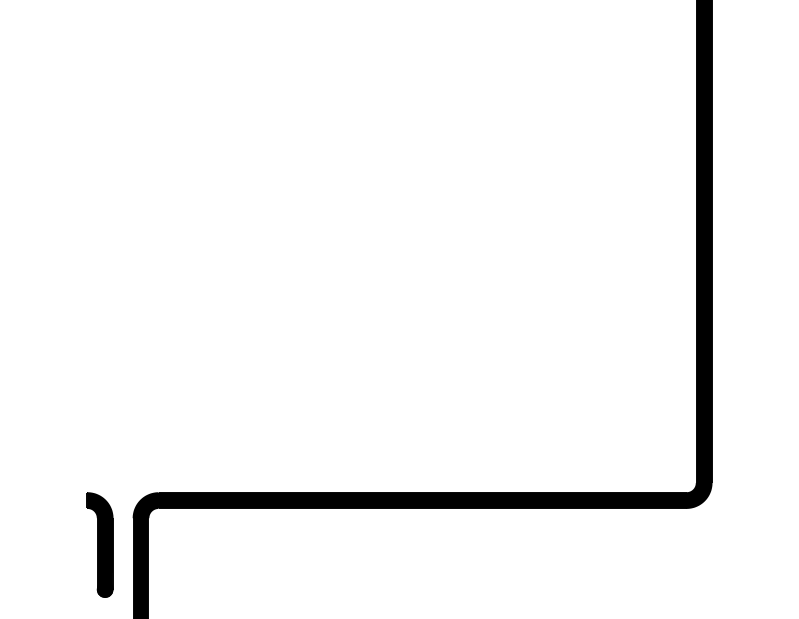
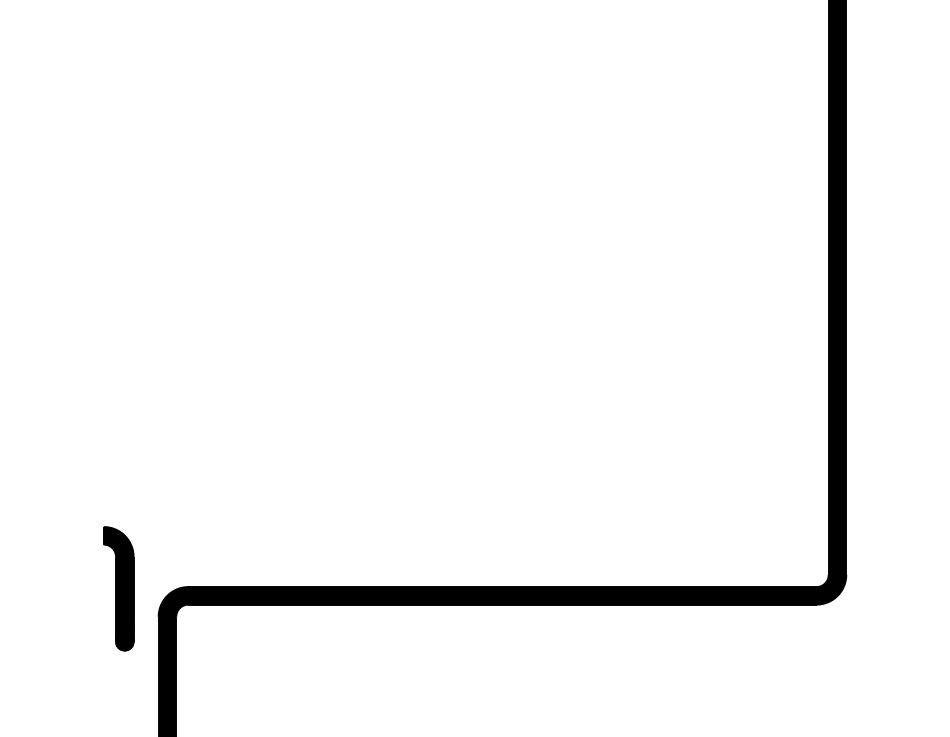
part: (99, 544) -> (118, 588), moved

